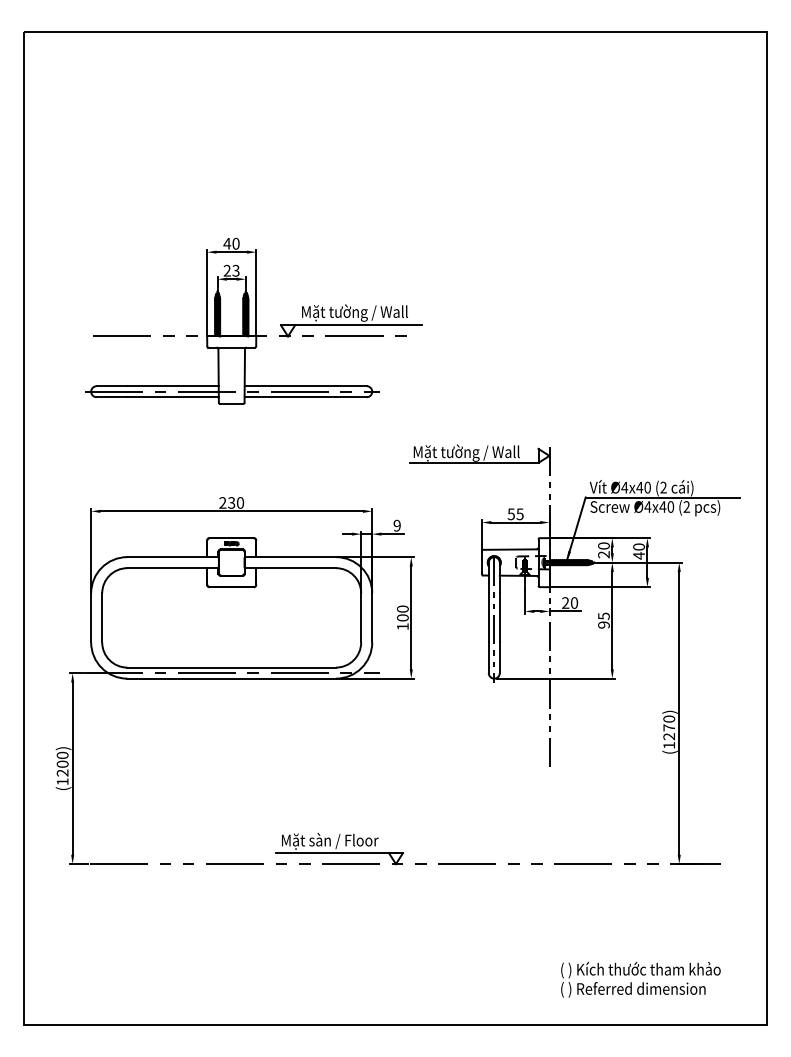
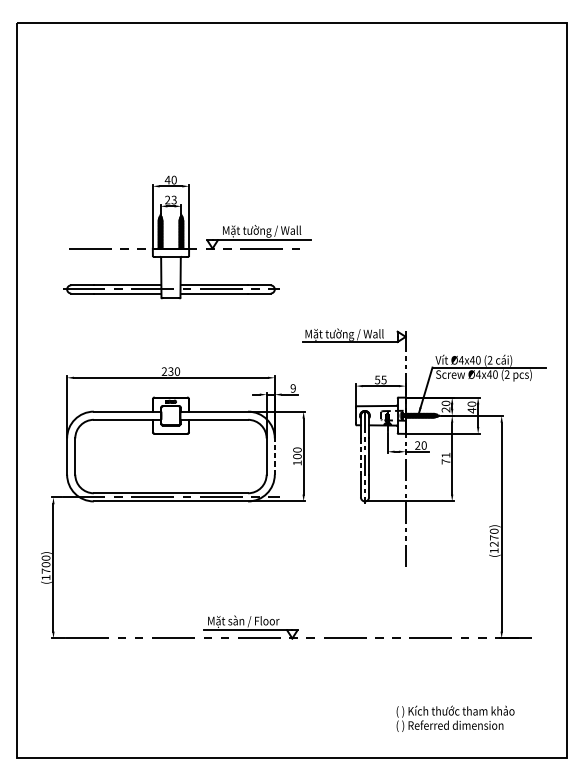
line: (372, 617) -> (275, 456), solid -> dashed
line: (488, 617) -> (360, 456), solid -> dashed
text: (603, 620) -> (445, 458), 95 -> 71
text: (62, 772) -> (45, 570), (1200) -> (1700)
text: (640, 979) -> (455, 718), moved

